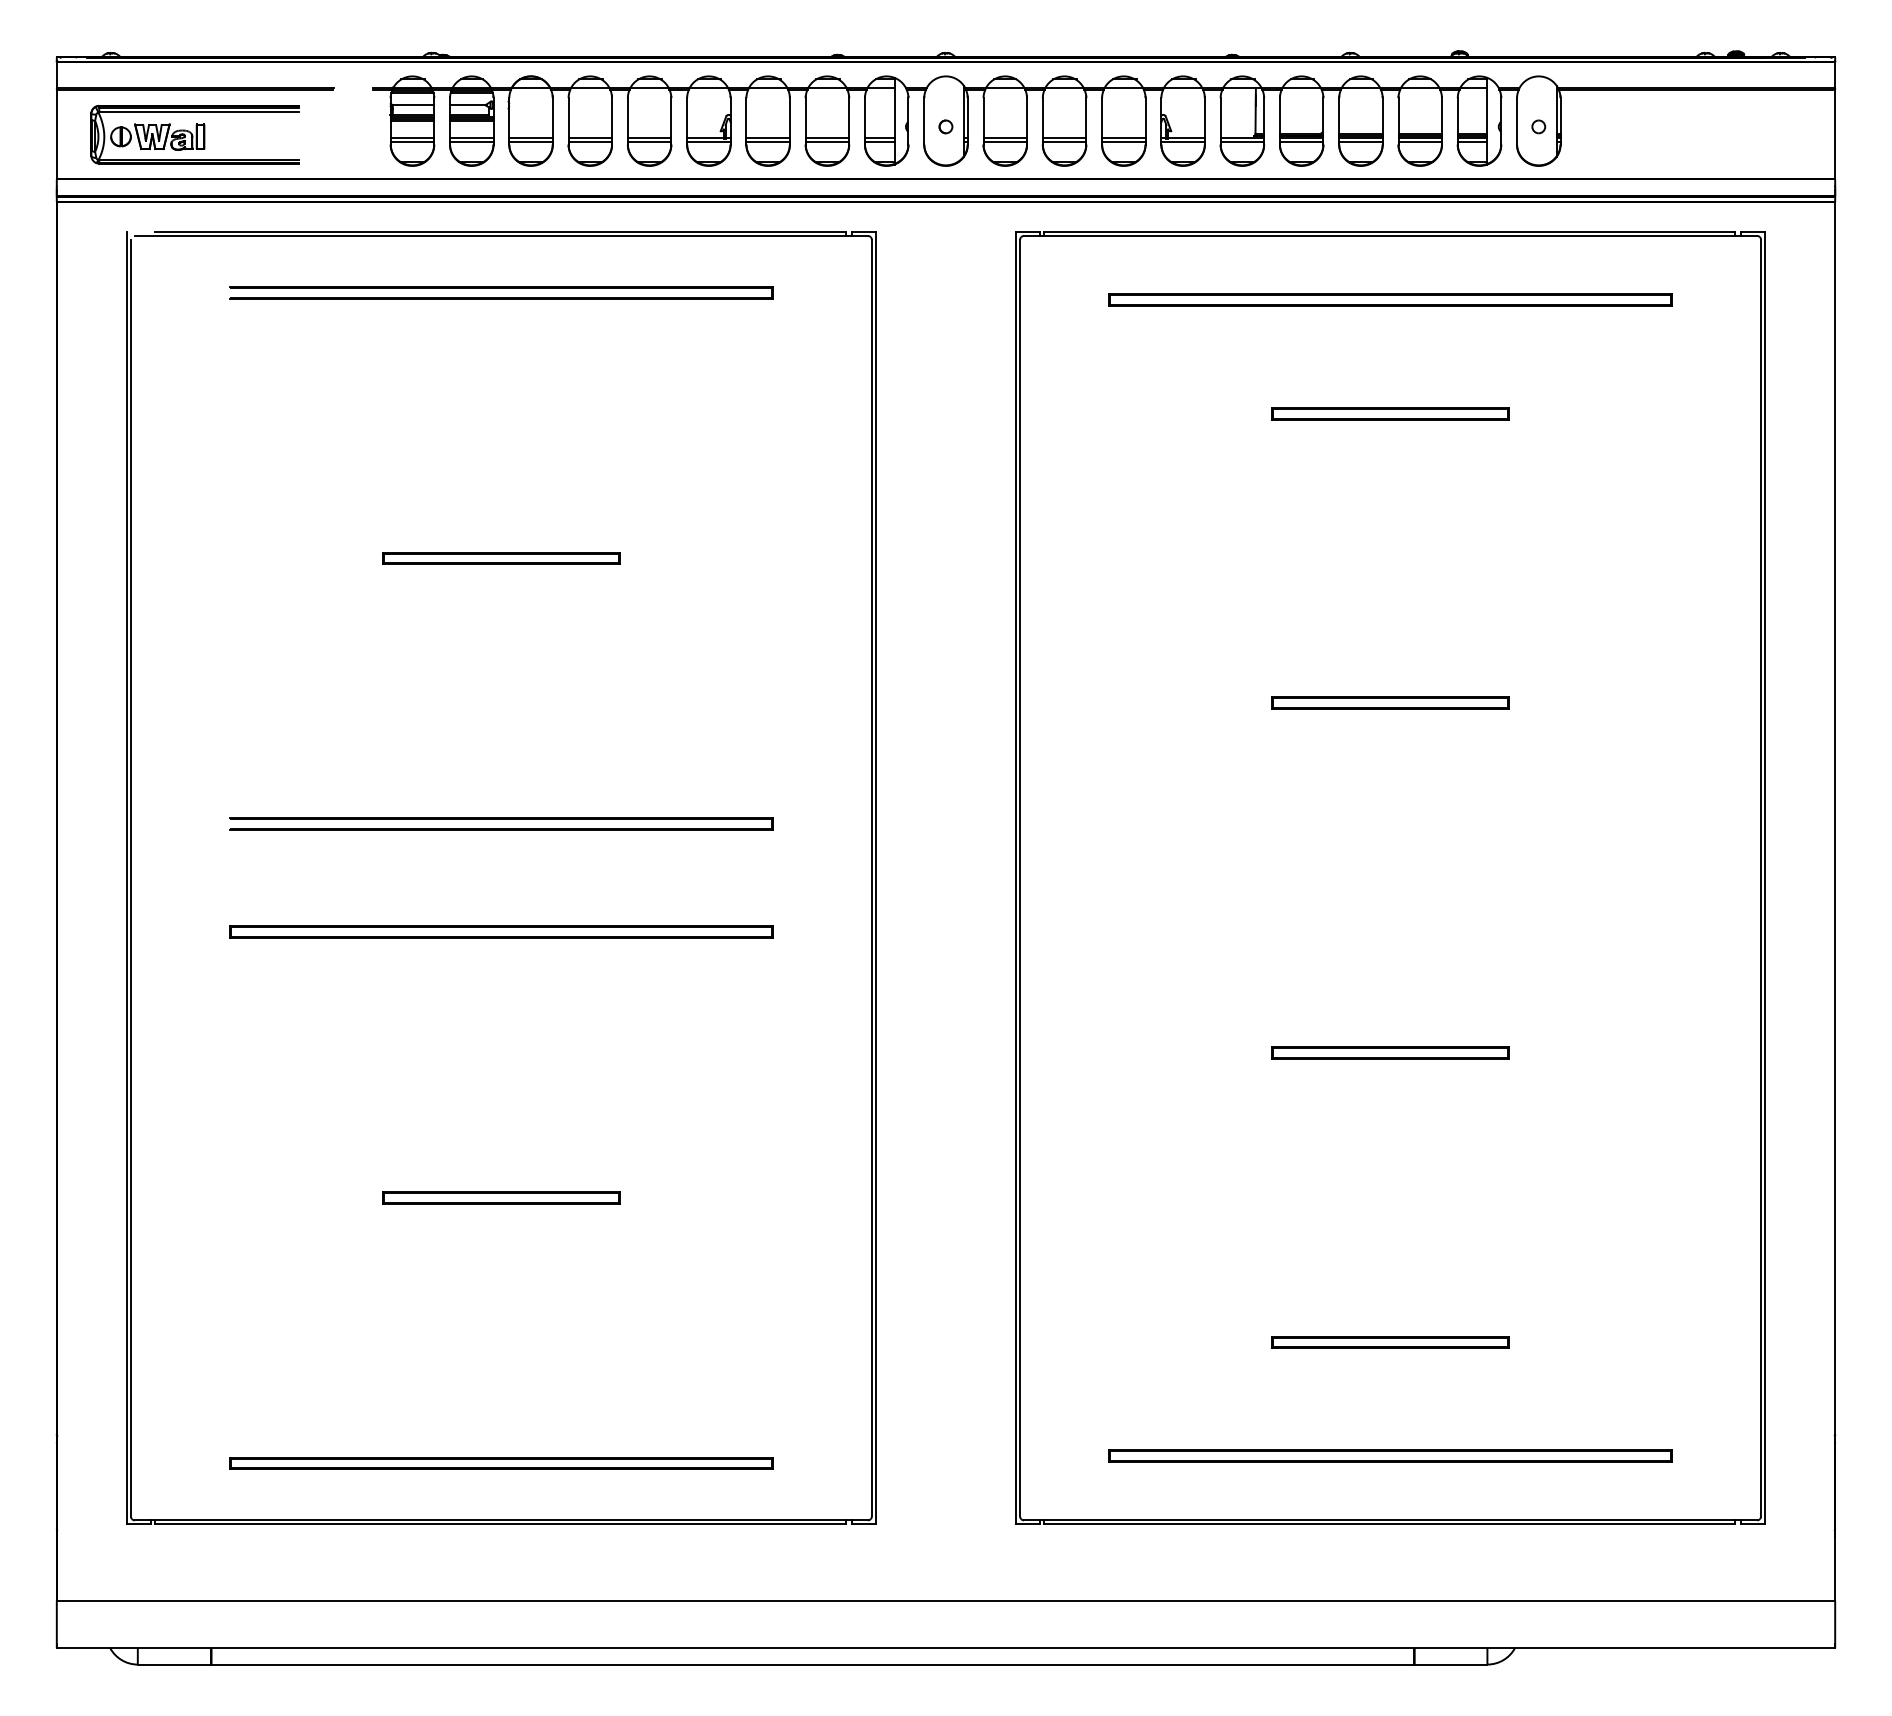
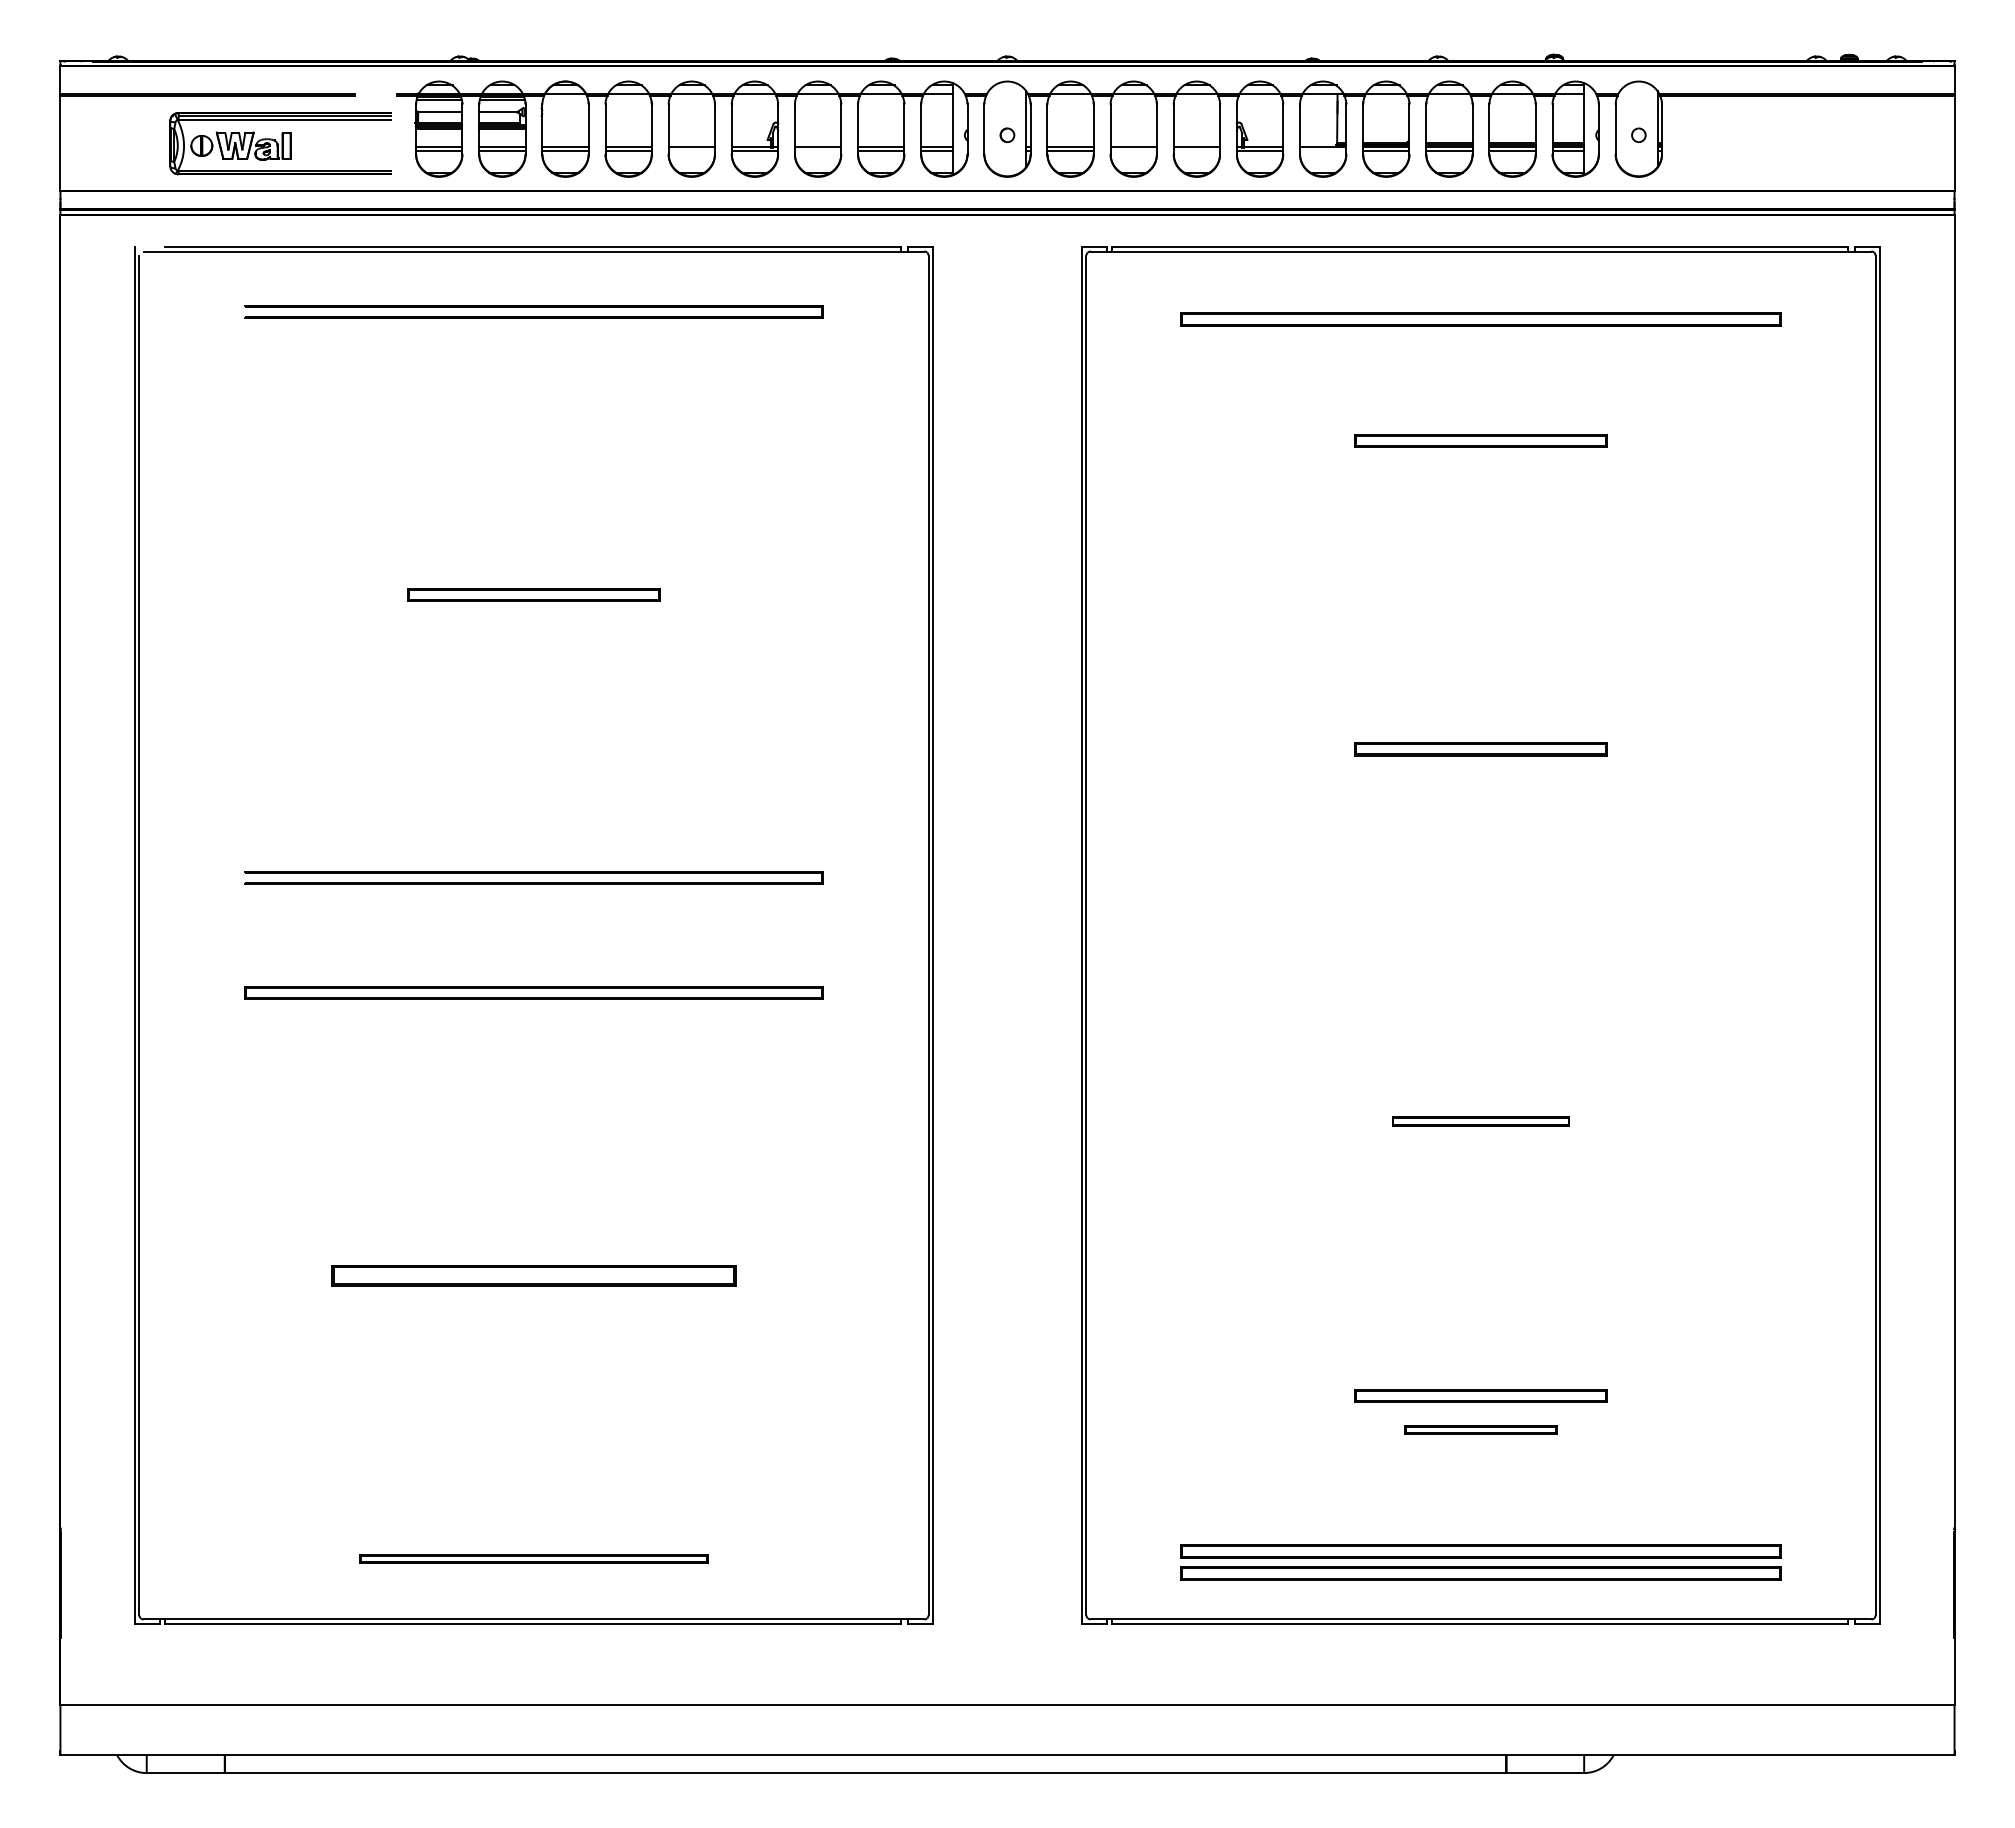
part: (194, 134) -> (280, 143), moved
line: (649, 141) -> (691, 150), removed
line: (767, 141) -> (817, 150), removed
line: (1064, 141) -> (1133, 150), removed
line: (1123, 141) -> (1196, 150), removed
line: (1242, 141) -> (1323, 150), removed
part: (1390, 1052) -> (1480, 1121), size x0.7
part: (500, 1197) -> (533, 1275), size x1.6
part: (1390, 1310) -> (1480, 1395), added
part: (1390, 1342) -> (1480, 1429), size x0.6
part: (500, 1463) -> (533, 1558), size x0.6
part: (1390, 1477) -> (1480, 1573), added

